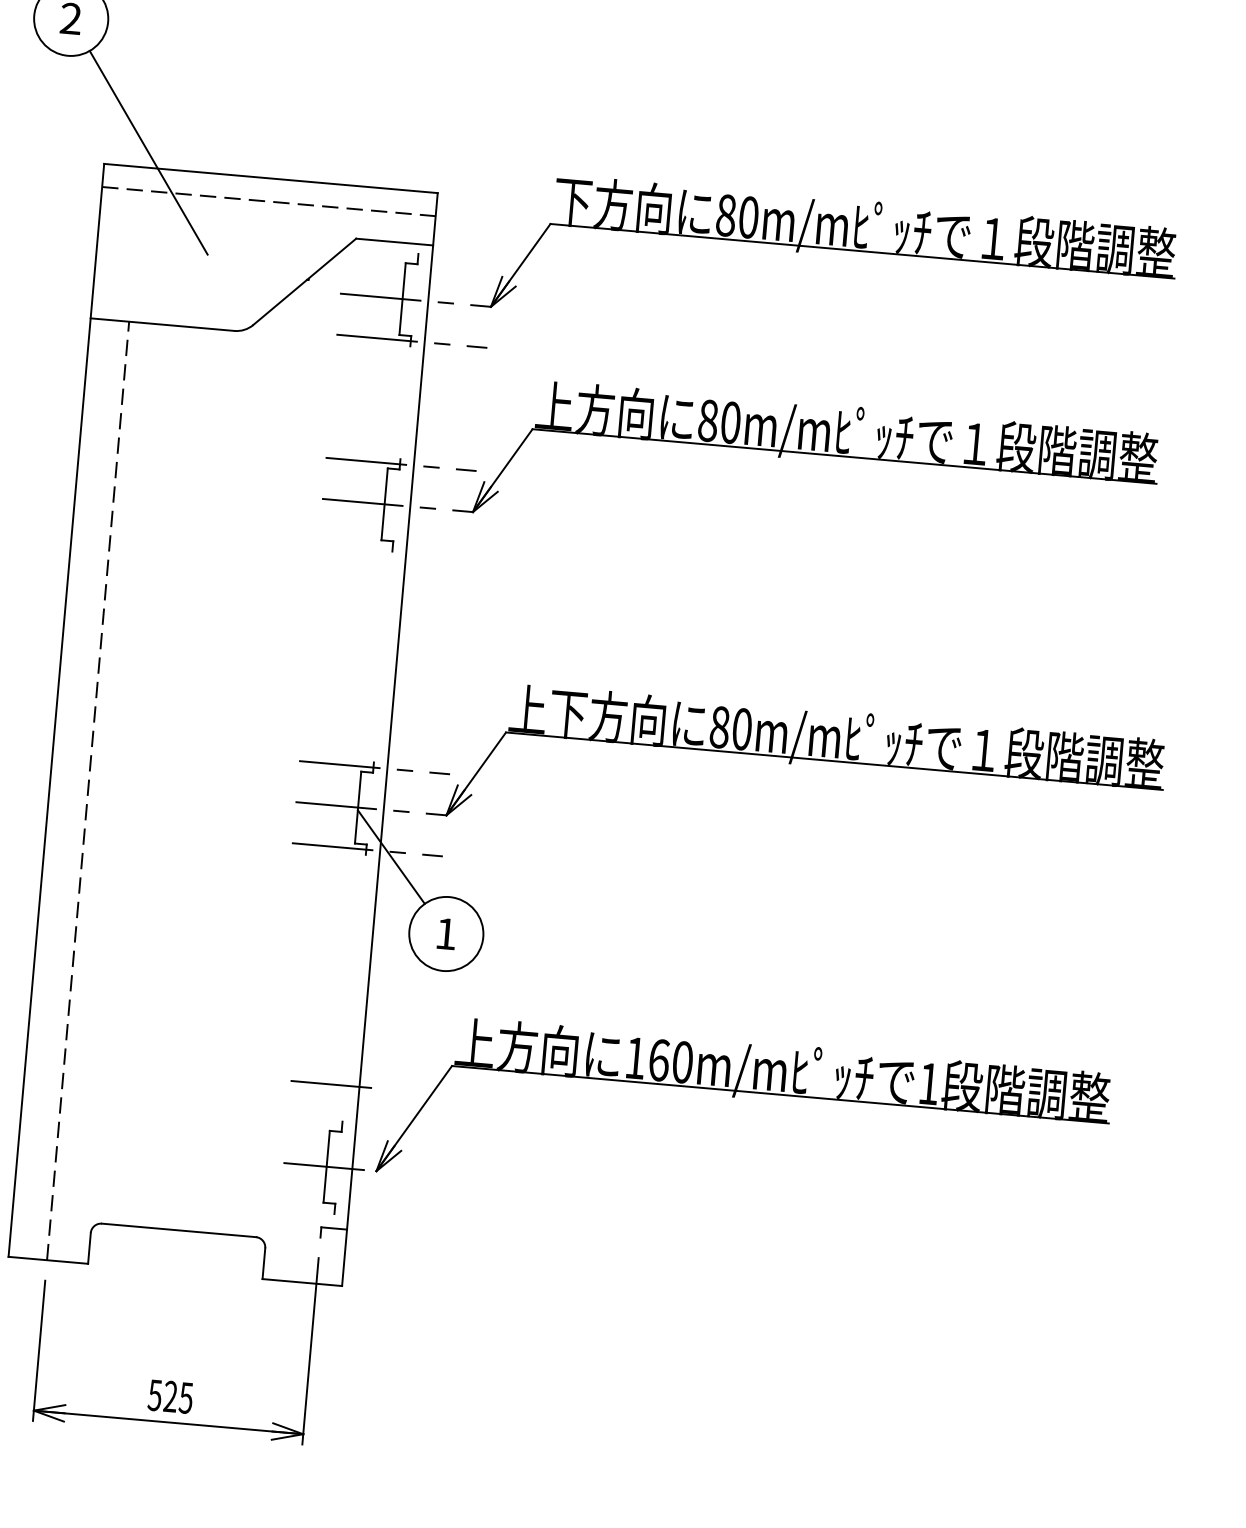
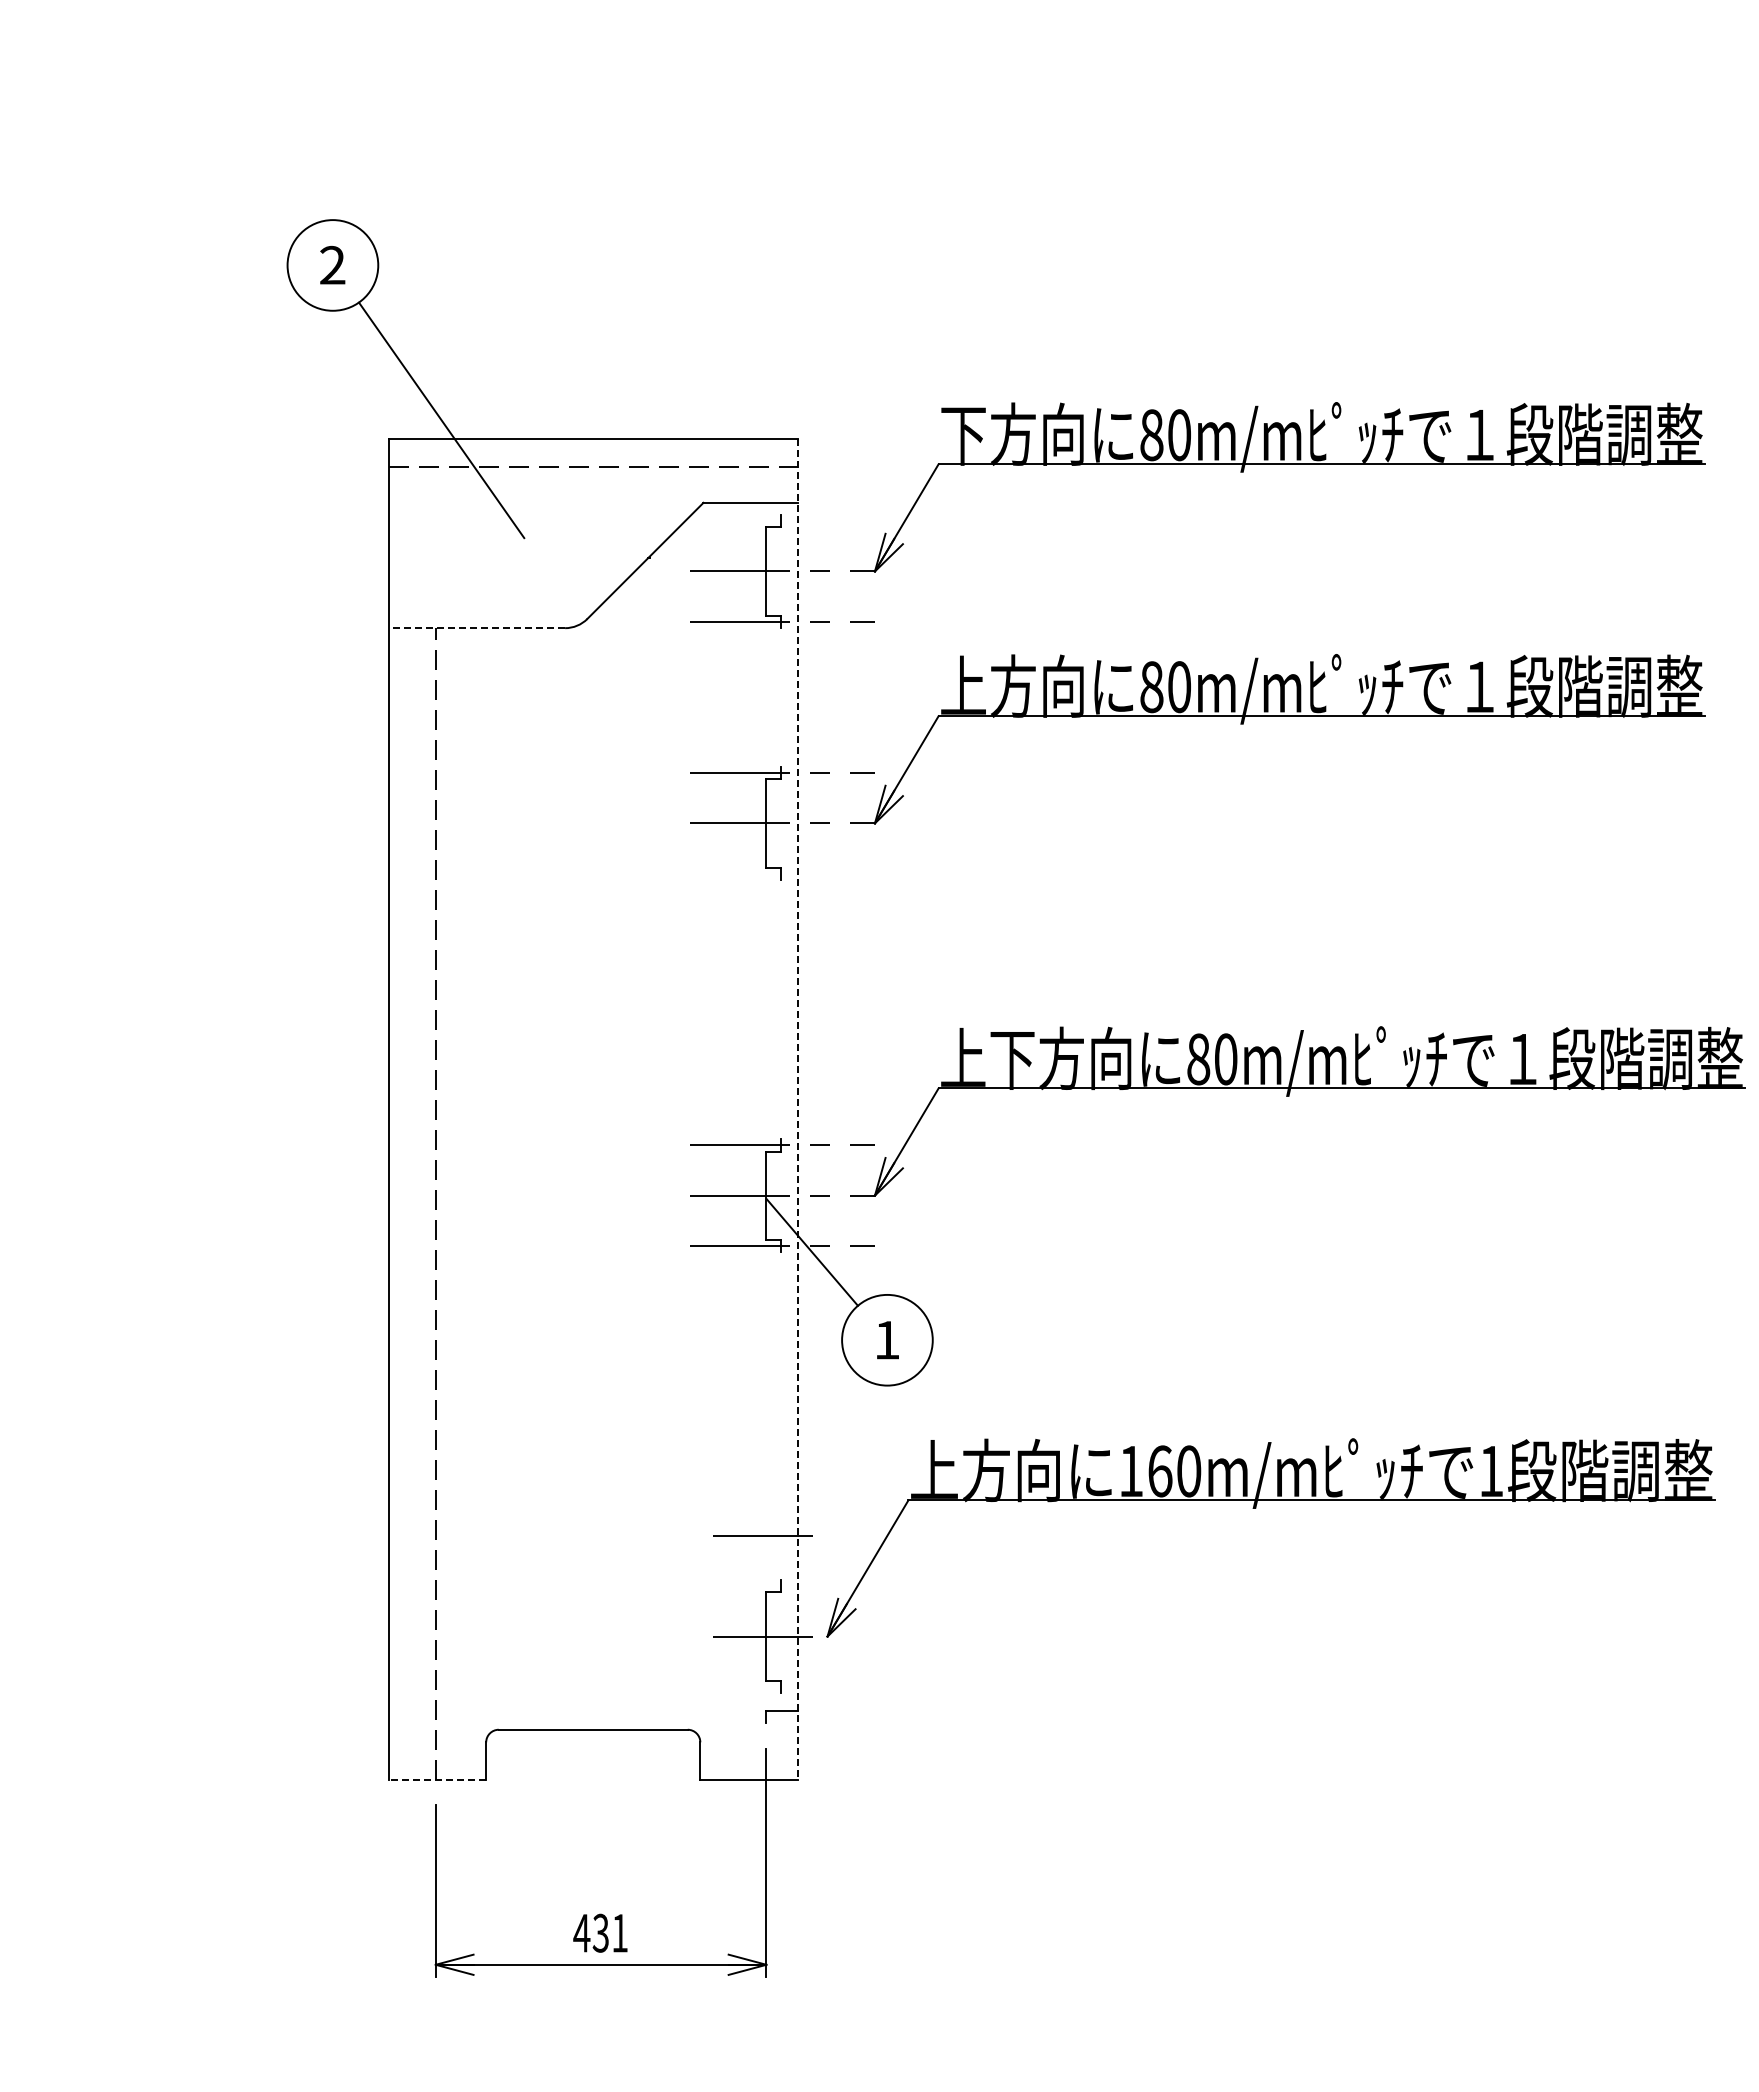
line: (162, 324) -> (476, 628), solid -> dashed
line: (389, 739) -> (797, 1109), solid -> dashed
line: (48, 1260) -> (437, 1780), solid -> dashed
text: (170, 1396) -> (600, 1933), 525 -> 431

